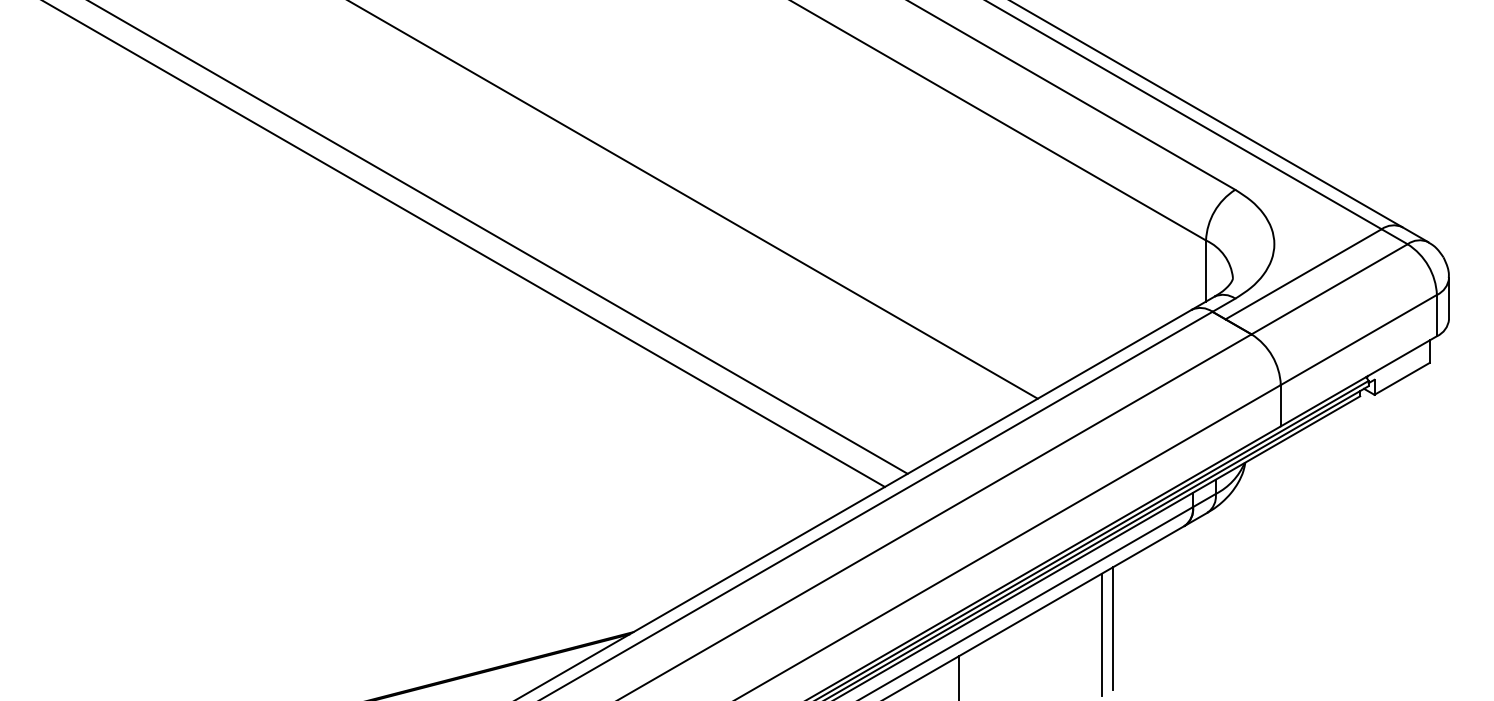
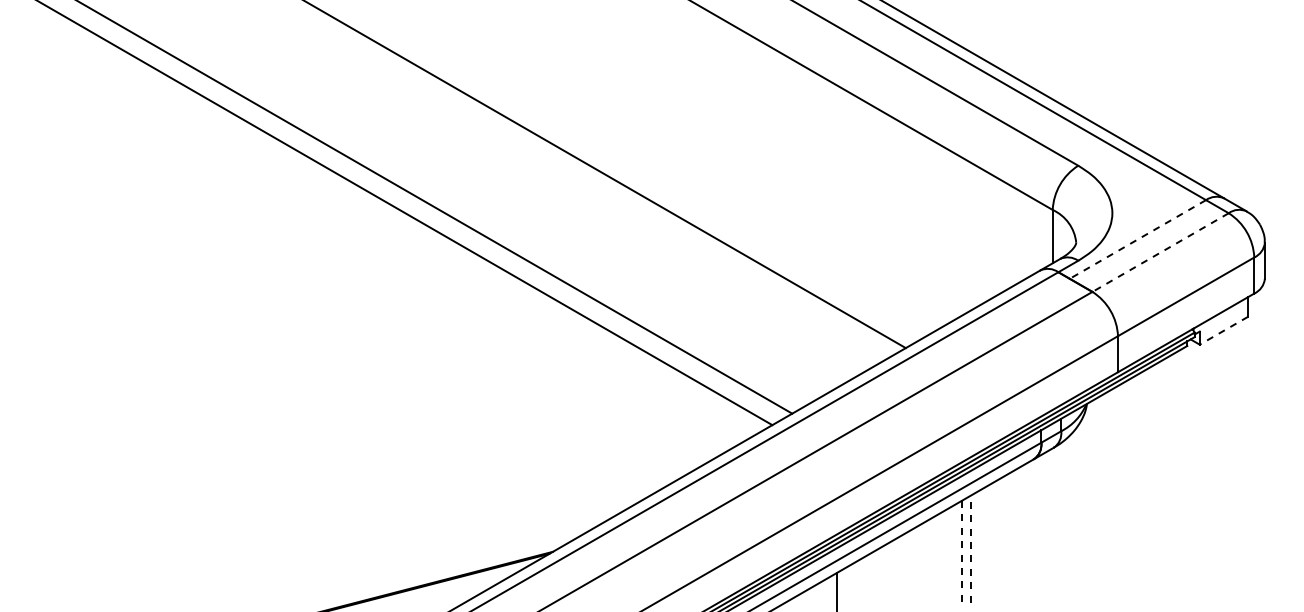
line: (1303, 274) -> (1137, 239), solid -> dashed
line: (1329, 289) -> (1160, 252), solid -> dashed
line: (1401, 378) -> (1223, 330), solid -> dashed
line: (1112, 629) -> (971, 549), solid -> dashed
line: (1101, 635) -> (961, 554), solid -> dashed

